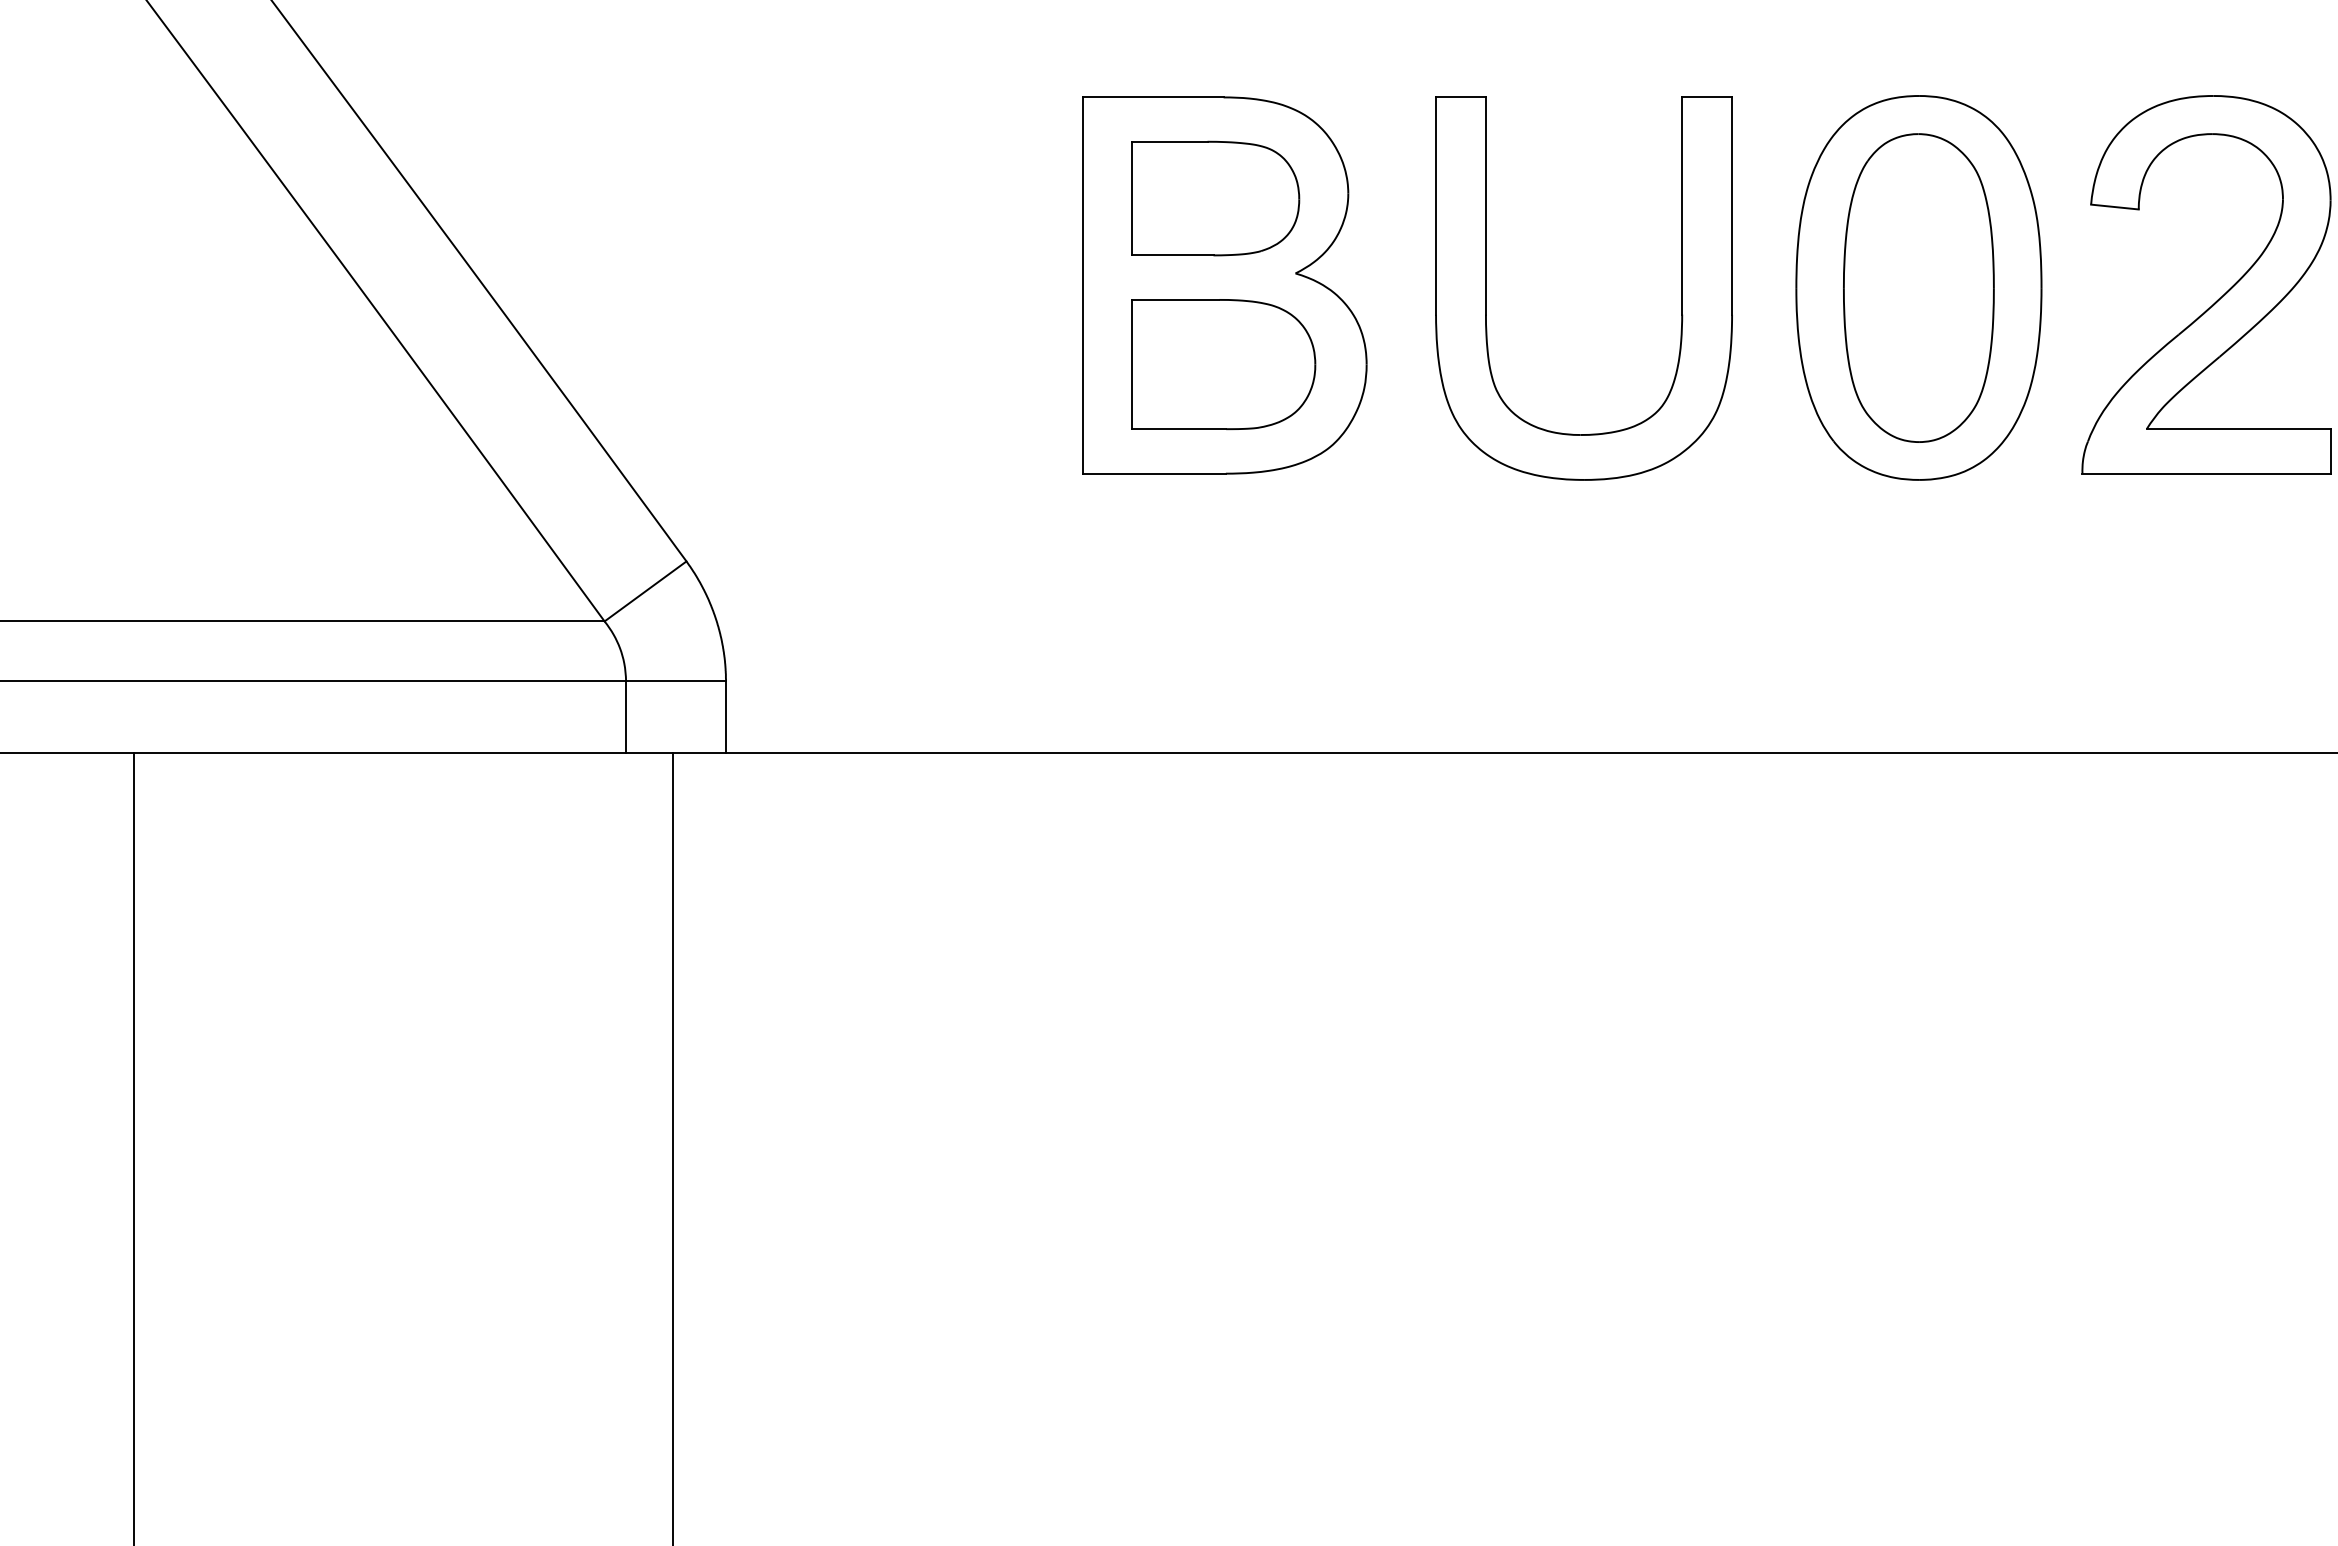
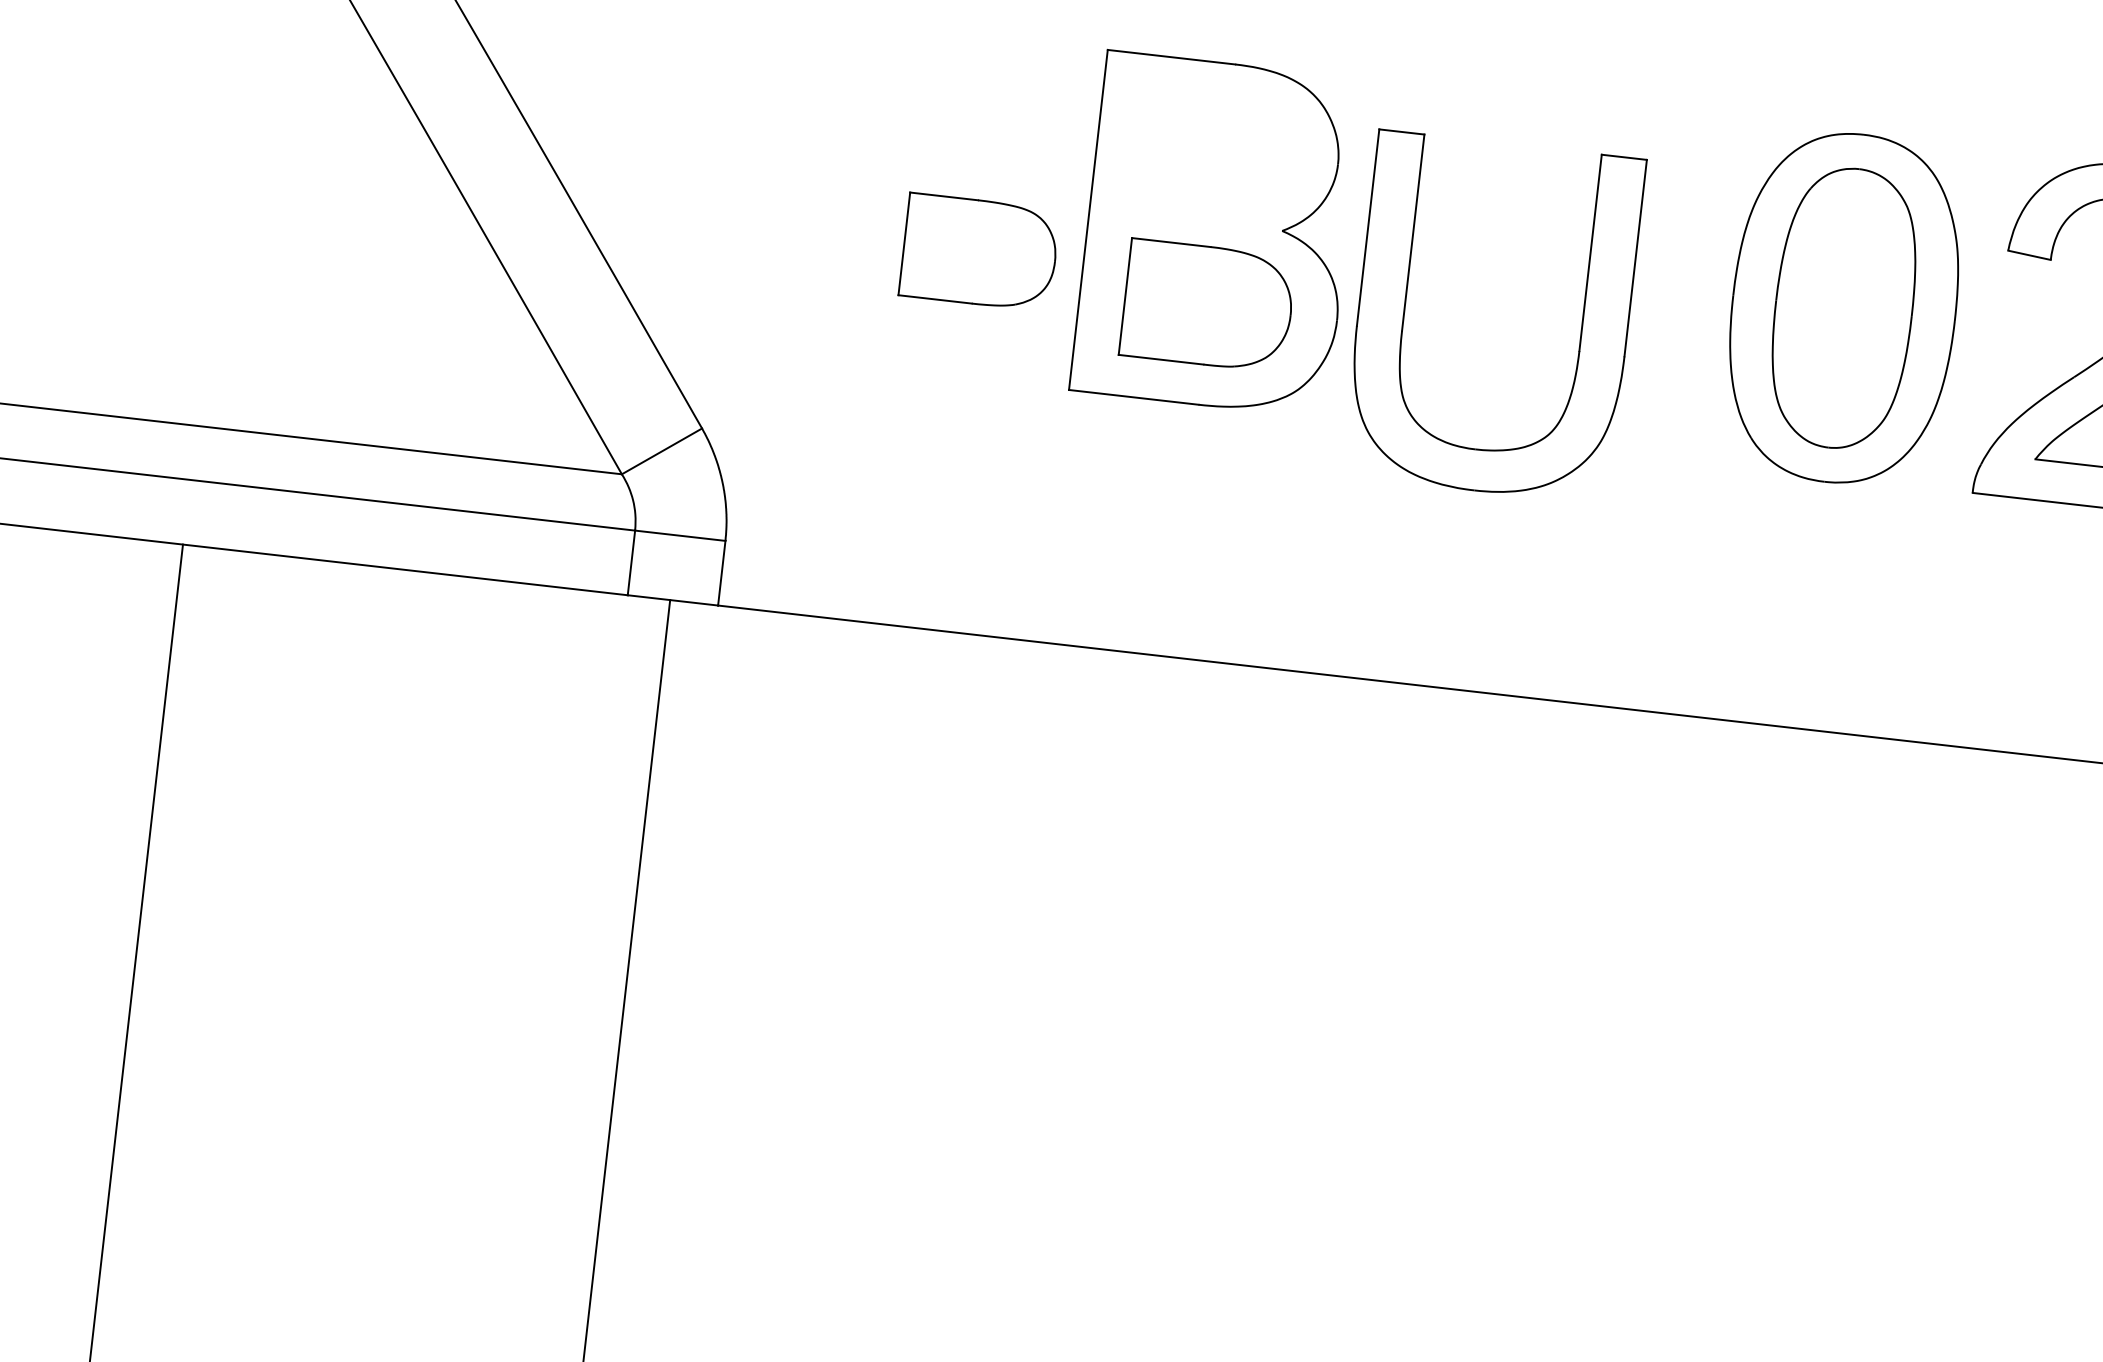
part: (1215, 198) -> (979, 252), moved
part: (1486, 288) -> (1405, 307), moved

